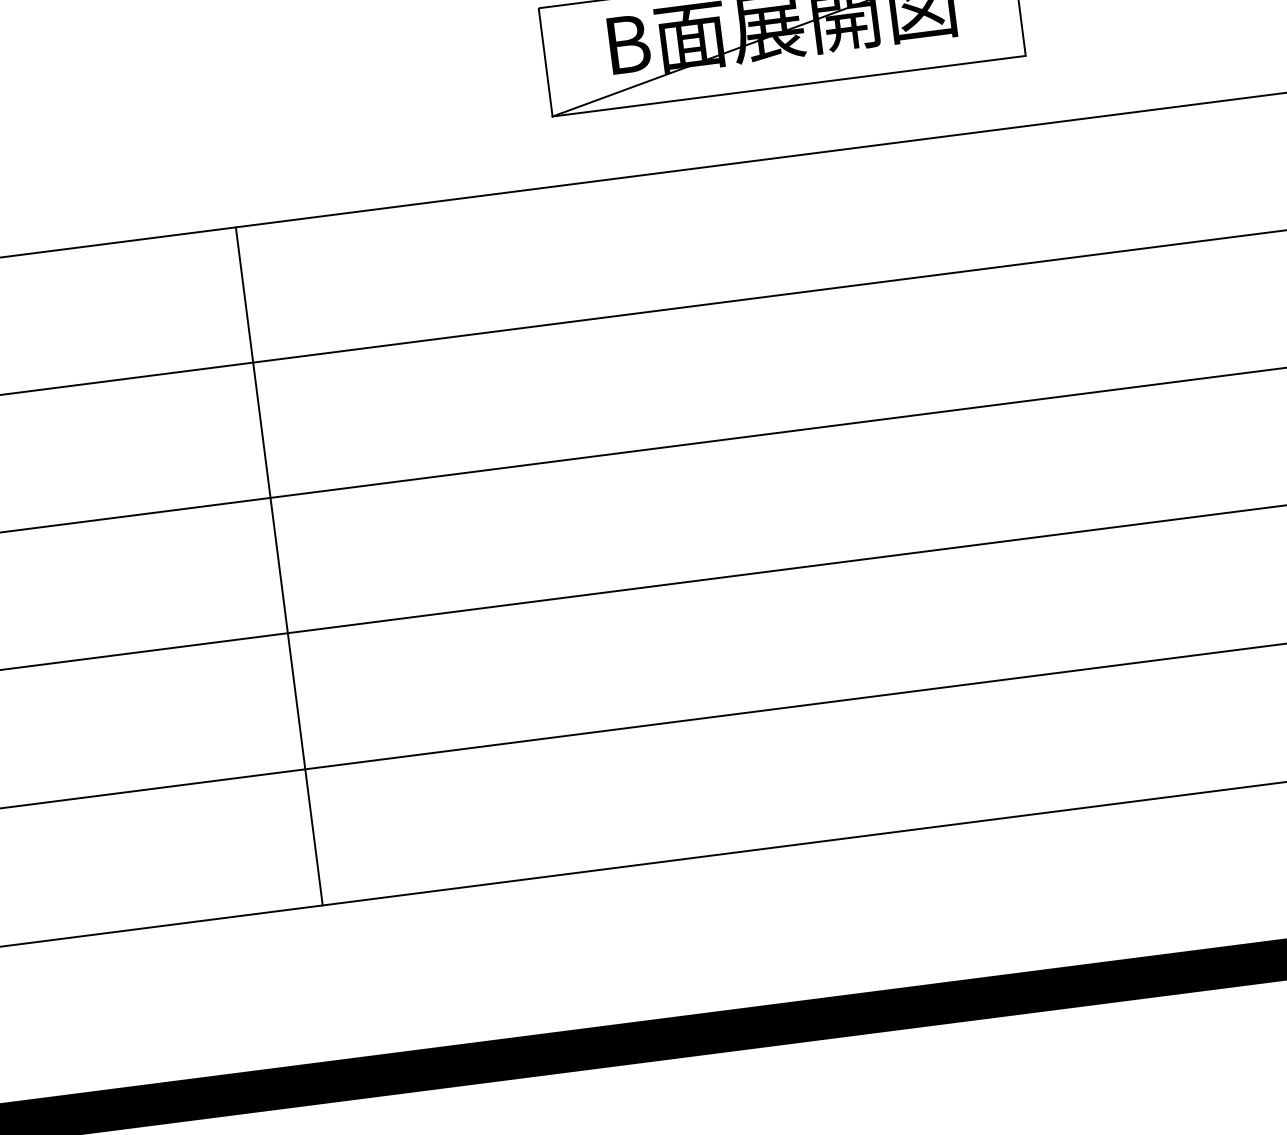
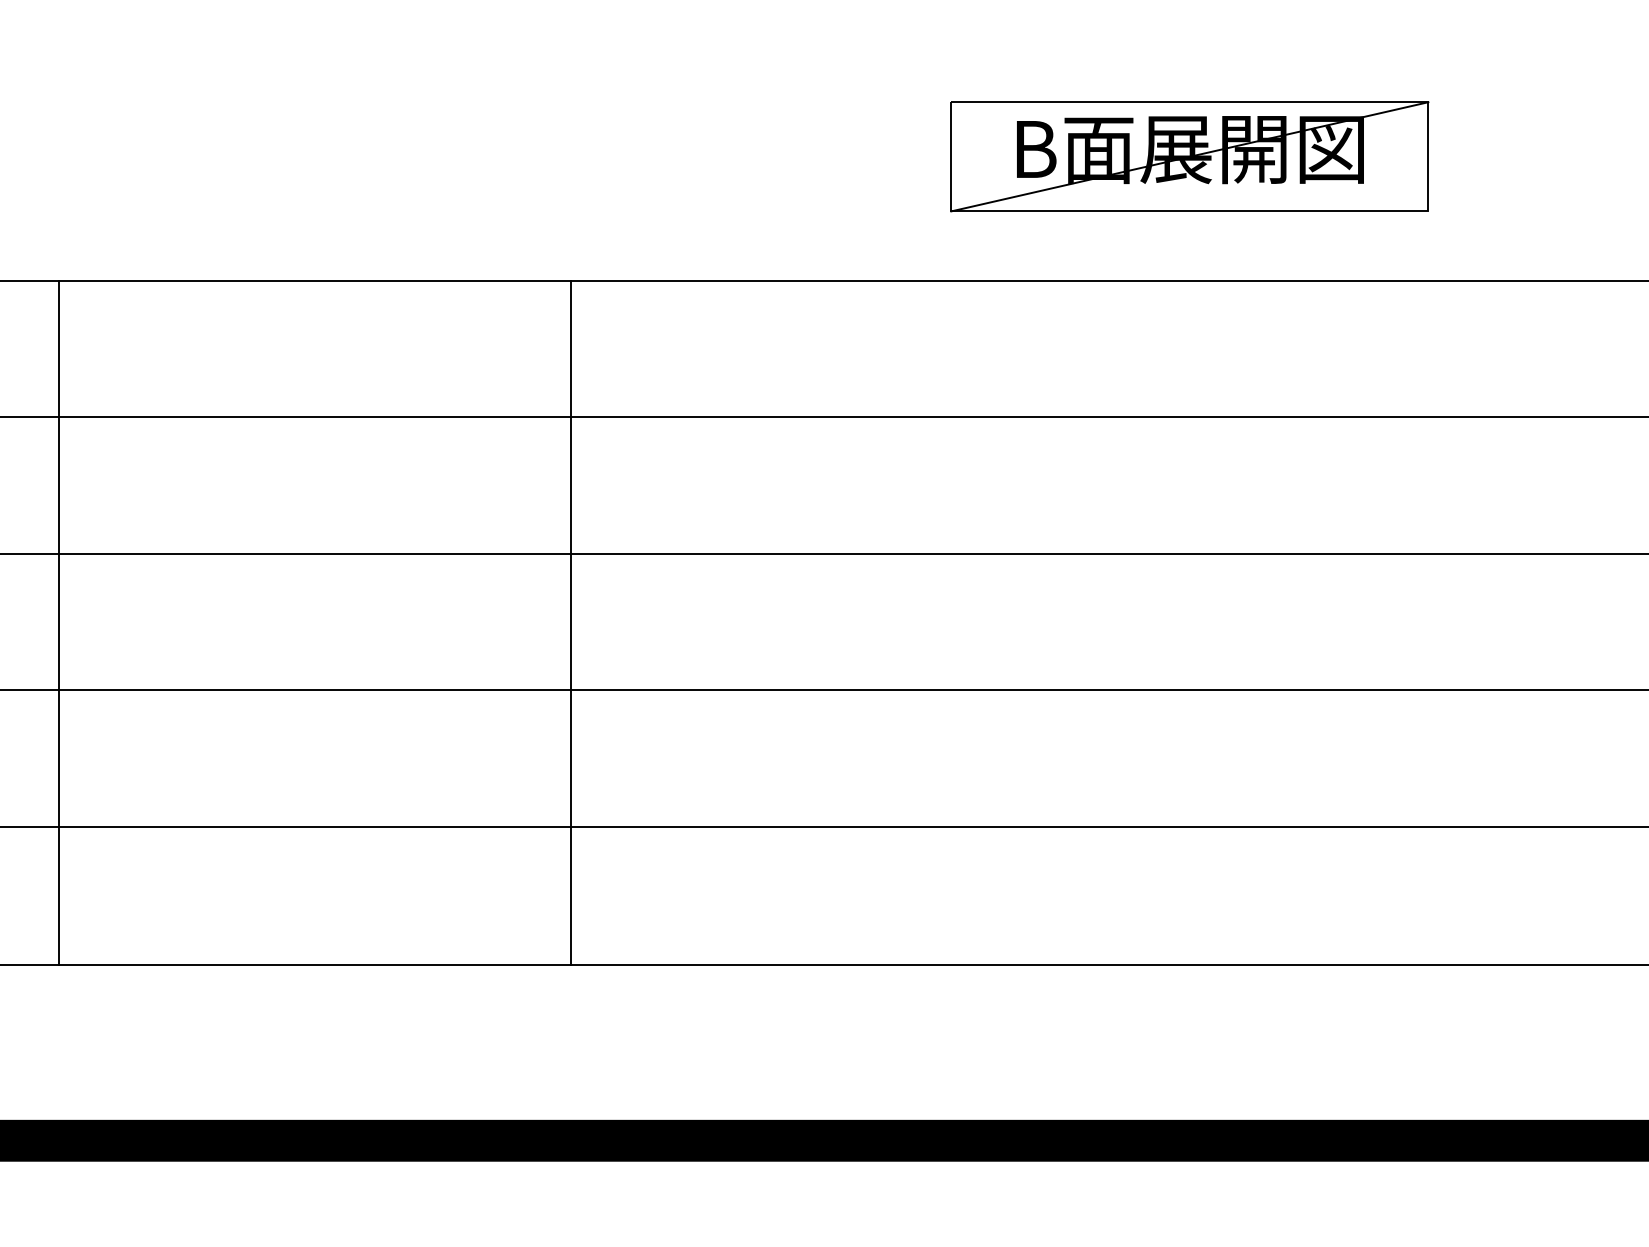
line: (279, 565) -> (571, 622), moved

